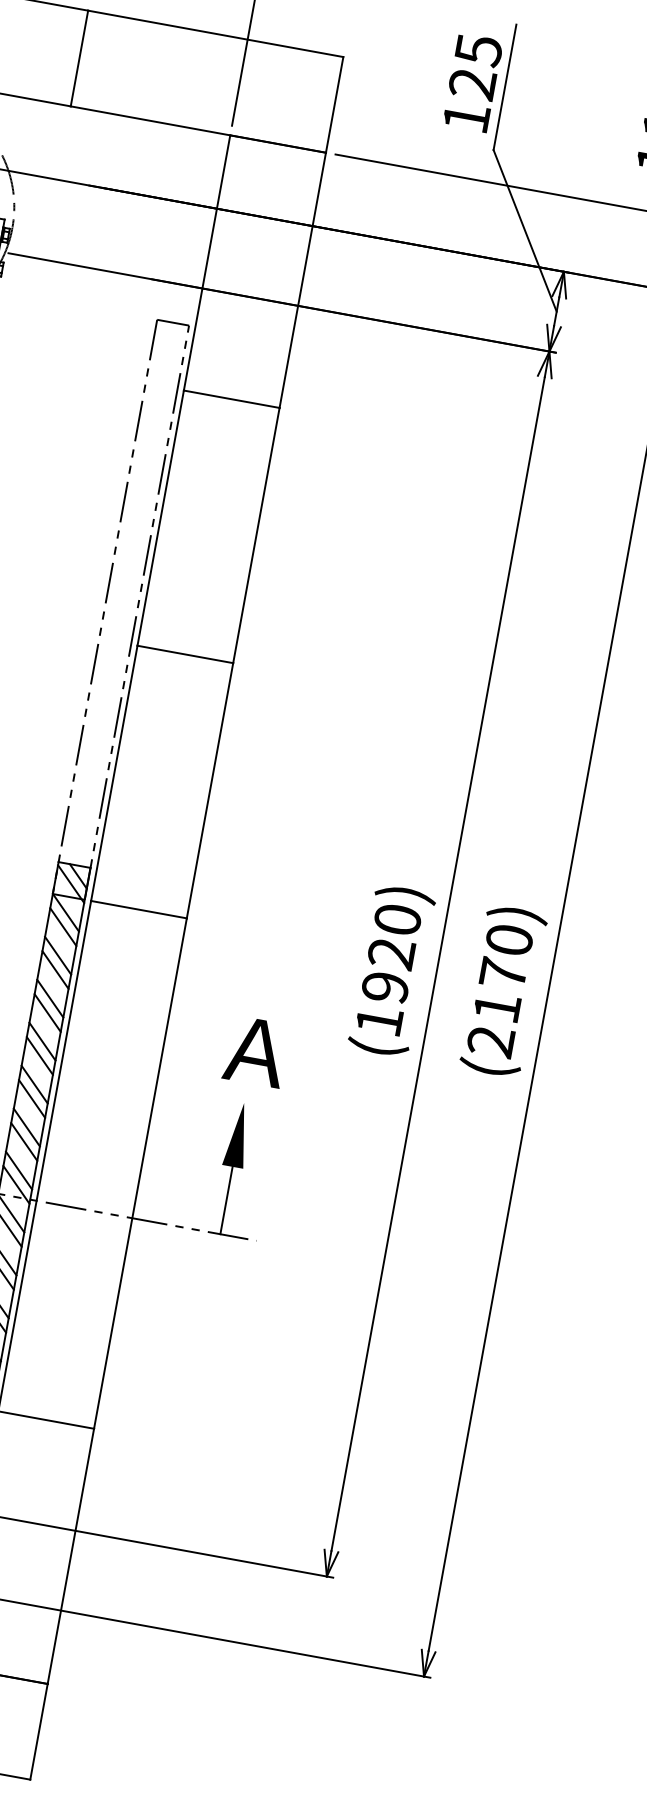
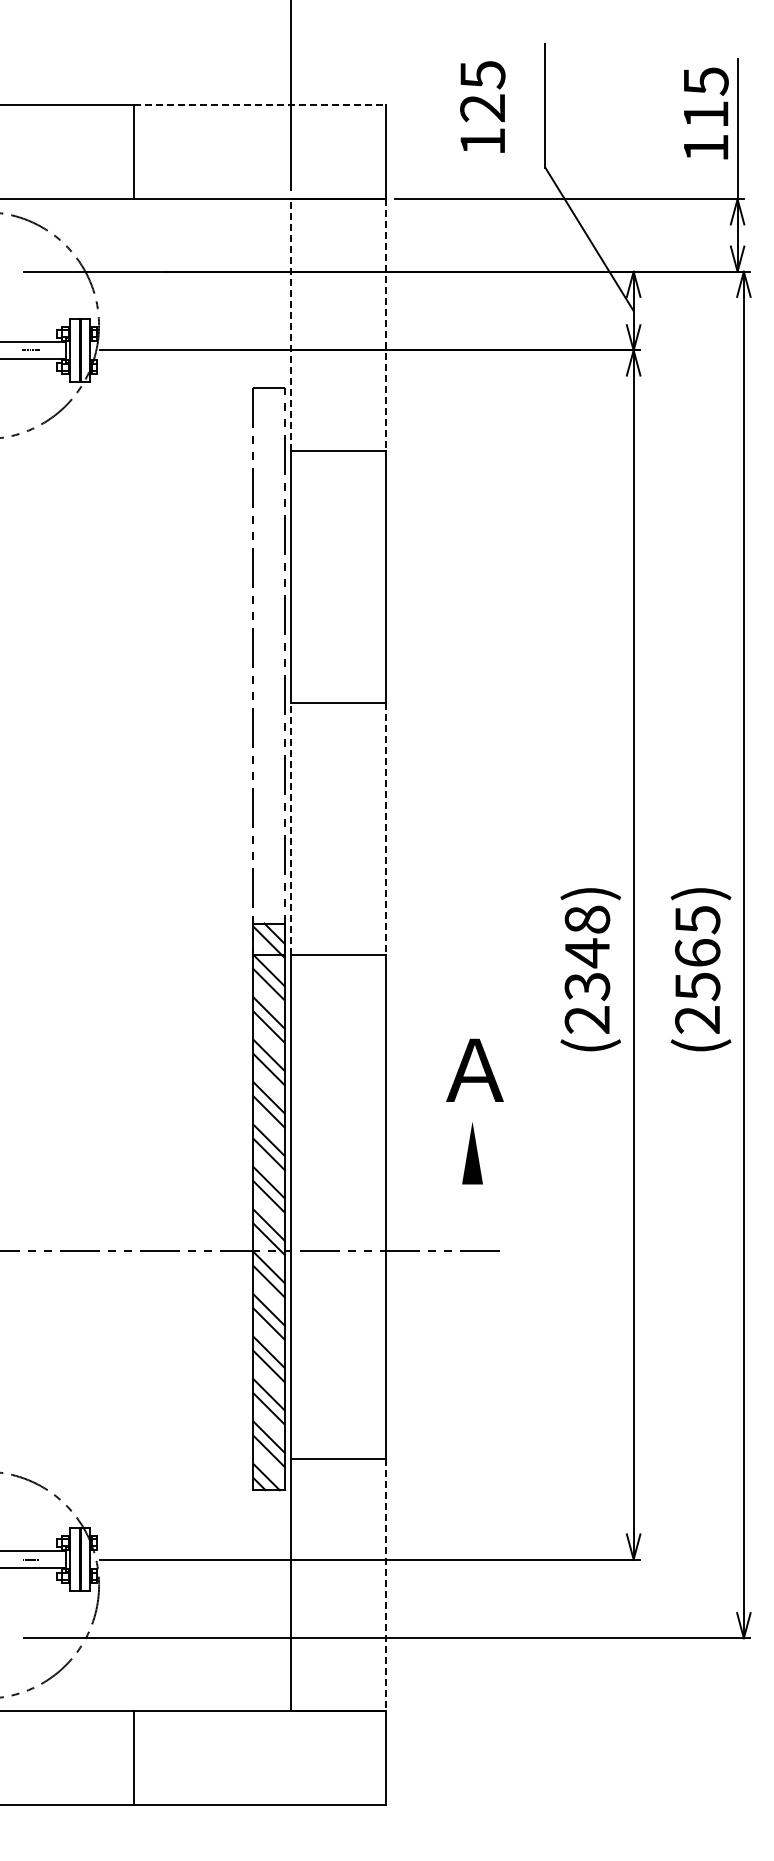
line: (215, 33) -> (259, 104), solid -> dashed
text: (472, 82) -> (482, 106), moved
line: (207, 263) -> (291, 325), solid -> dashed
line: (302, 280) -> (385, 325), solid -> dashed
line: (114, 773) -> (291, 829), solid -> dashed
line: (209, 791) -> (385, 829), solid -> dashed
text: (388, 970) -> (587, 969), (1920) -> (2348)
text: (503, 974) -> (697, 953), (2170) -> (2565)
line: (226, 1200) -> (472, 1217), removed
line: (70, 1556) -> (385, 1584), solid -> dashed

